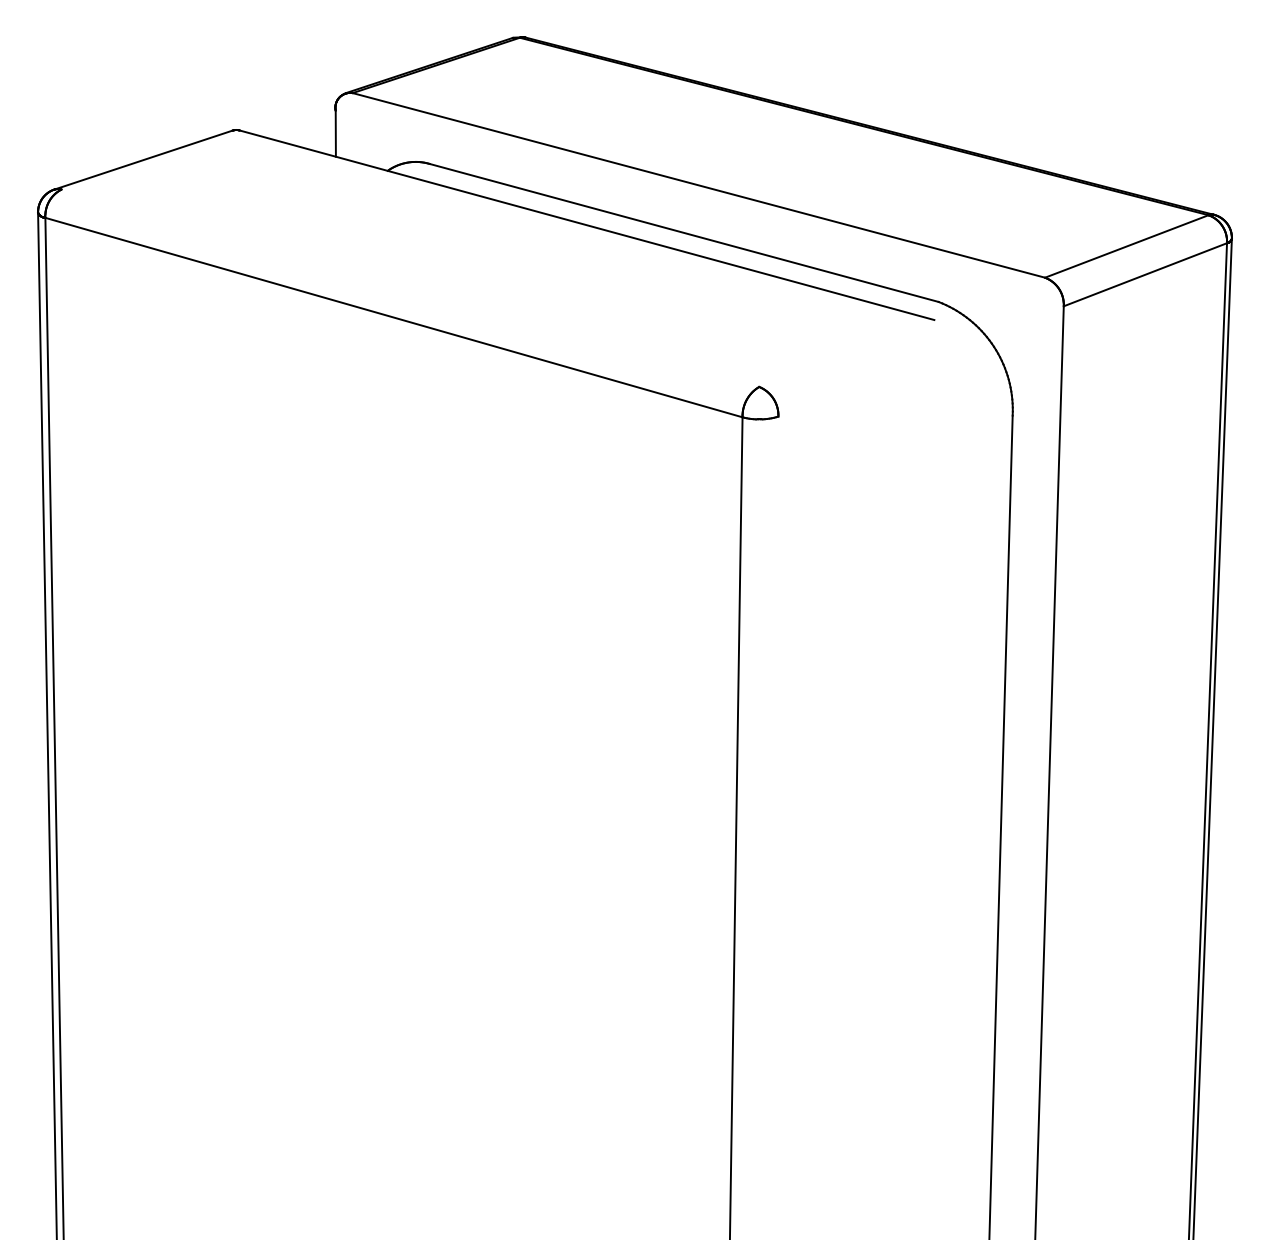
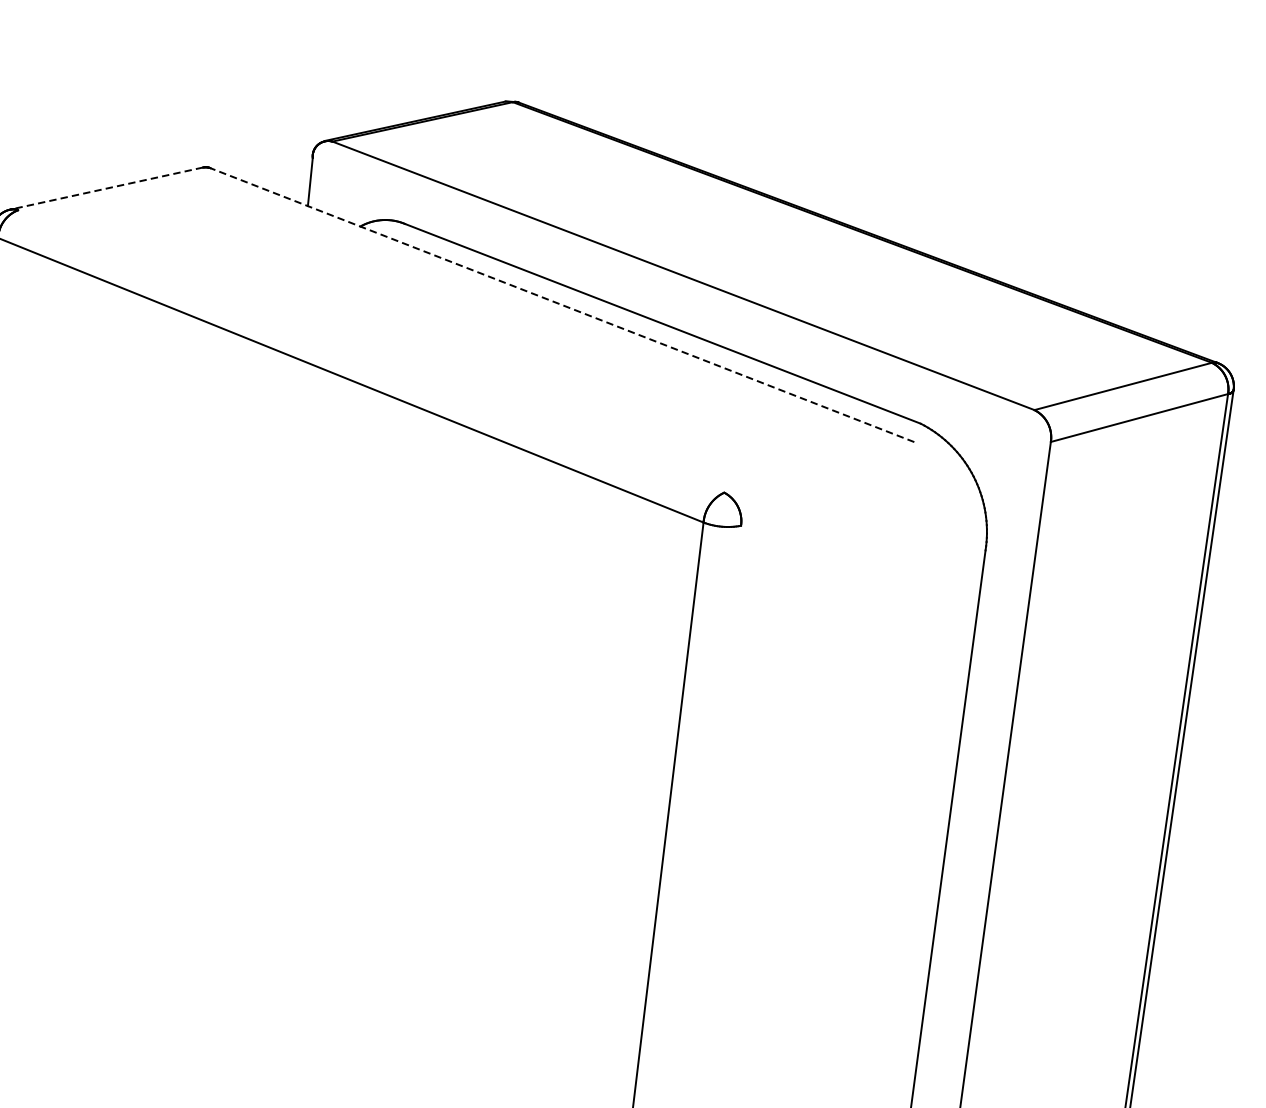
line: (143, 160) -> (106, 188), solid -> dashed
line: (587, 225) -> (562, 305), solid -> dashed

